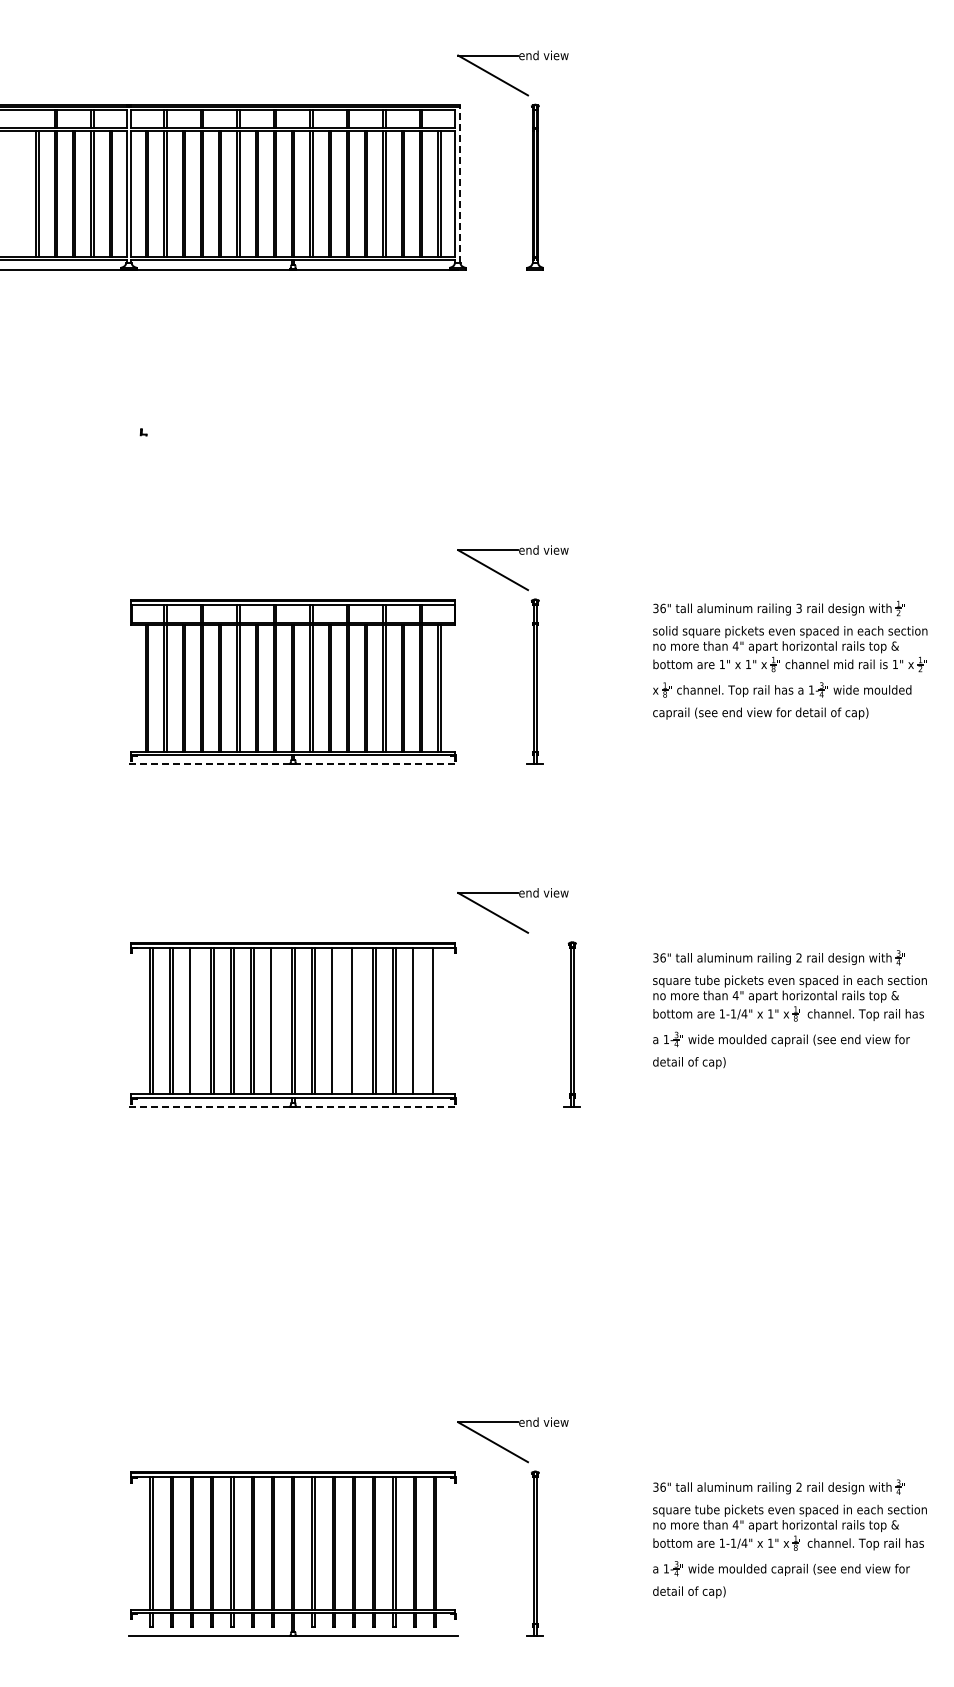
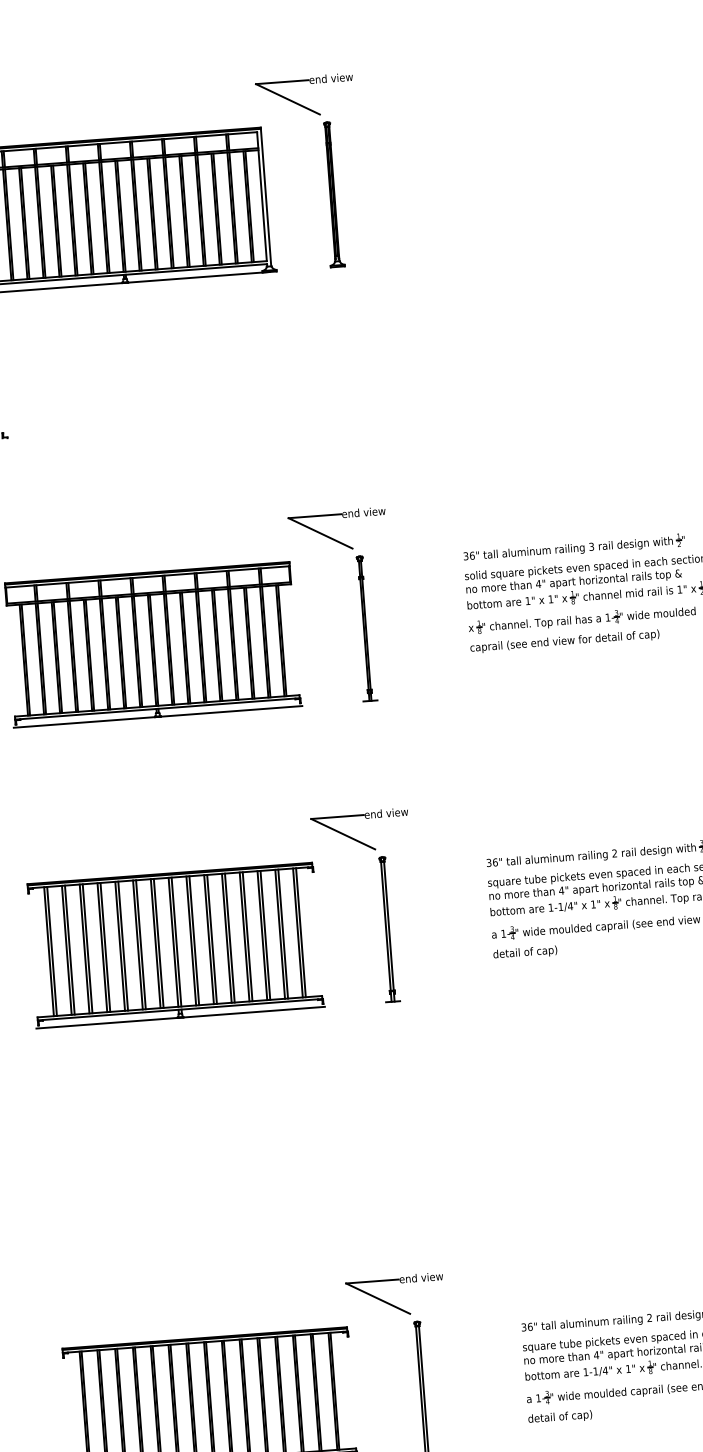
line: (459, 183) -> (265, 196), dashed -> solid
line: (293, 764) -> (158, 717), dashed -> solid
line: (193, 1020) -> (87, 948), added
line: (274, 1020) -> (158, 943), added
line: (335, 1020) -> (212, 938), added
line: (355, 1020) -> (229, 937), added
line: (416, 1020) -> (283, 933), added
line: (436, 1020) -> (300, 932), added
part: (571, 1024) -> (386, 929), moved
line: (293, 1107) -> (180, 1018), dashed -> solid

